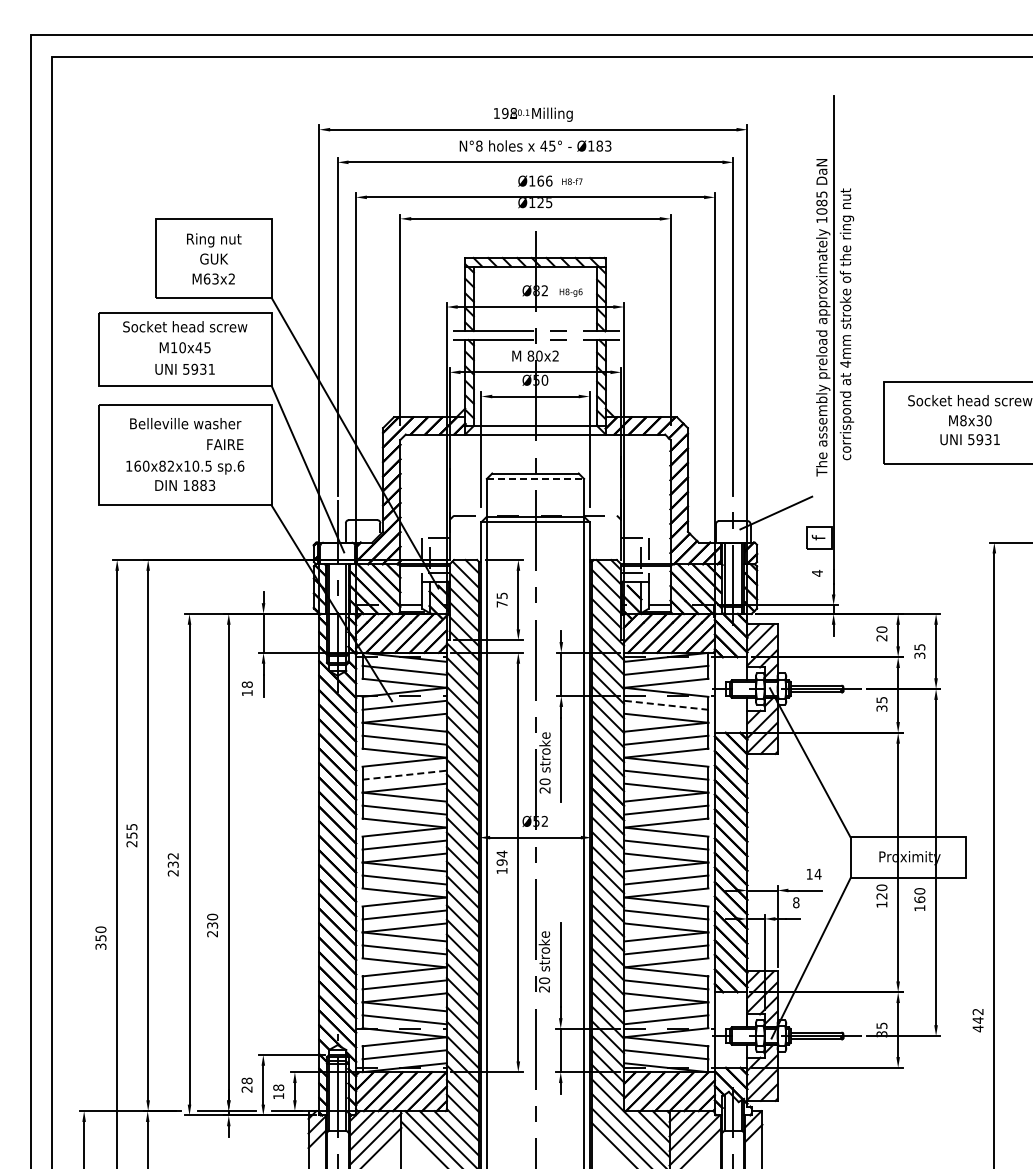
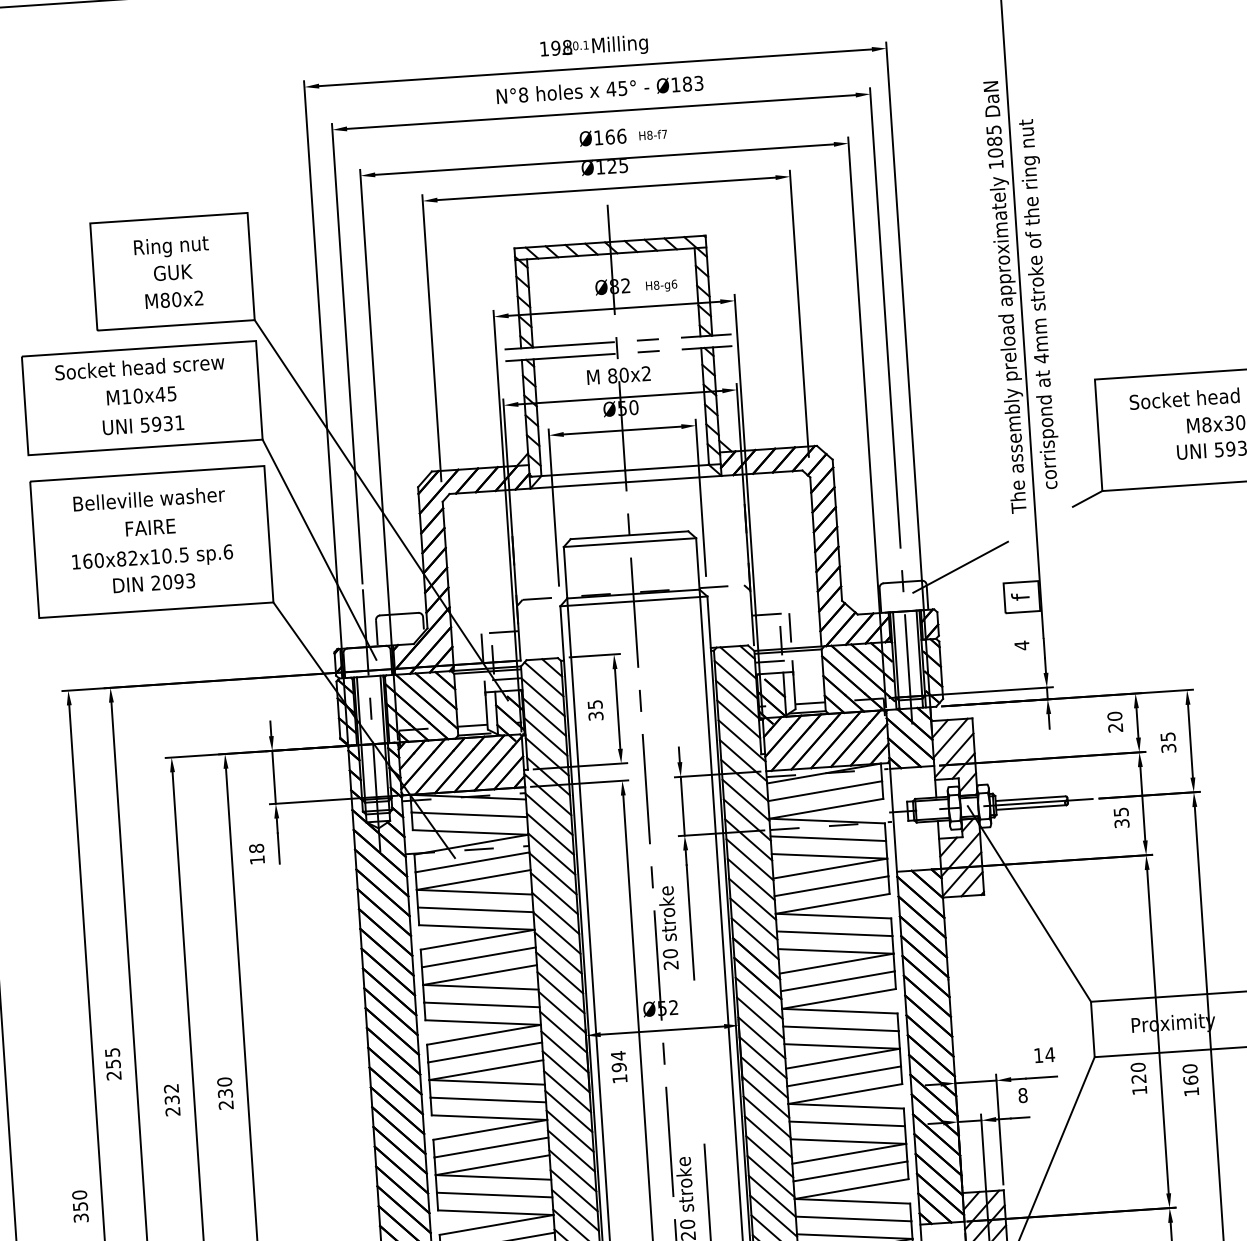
text: (210, 278) -> (169, 299), M63x2 -> M80x2
text: (225, 444) -> (150, 527), moved
line: (872, 469) -> (1087, 499), added
line: (535, 478) -> (629, 542), dashed -> solid
text: (194, 485) -> (166, 582), 1883 -> 2093
text: (501, 604) -> (595, 716), 75 -> 35
line: (665, 705) -> (827, 839), dashed -> solid
line: (405, 775) -> (479, 957), dashed -> solid
text: (212, 925) -> (225, 1093), moved

